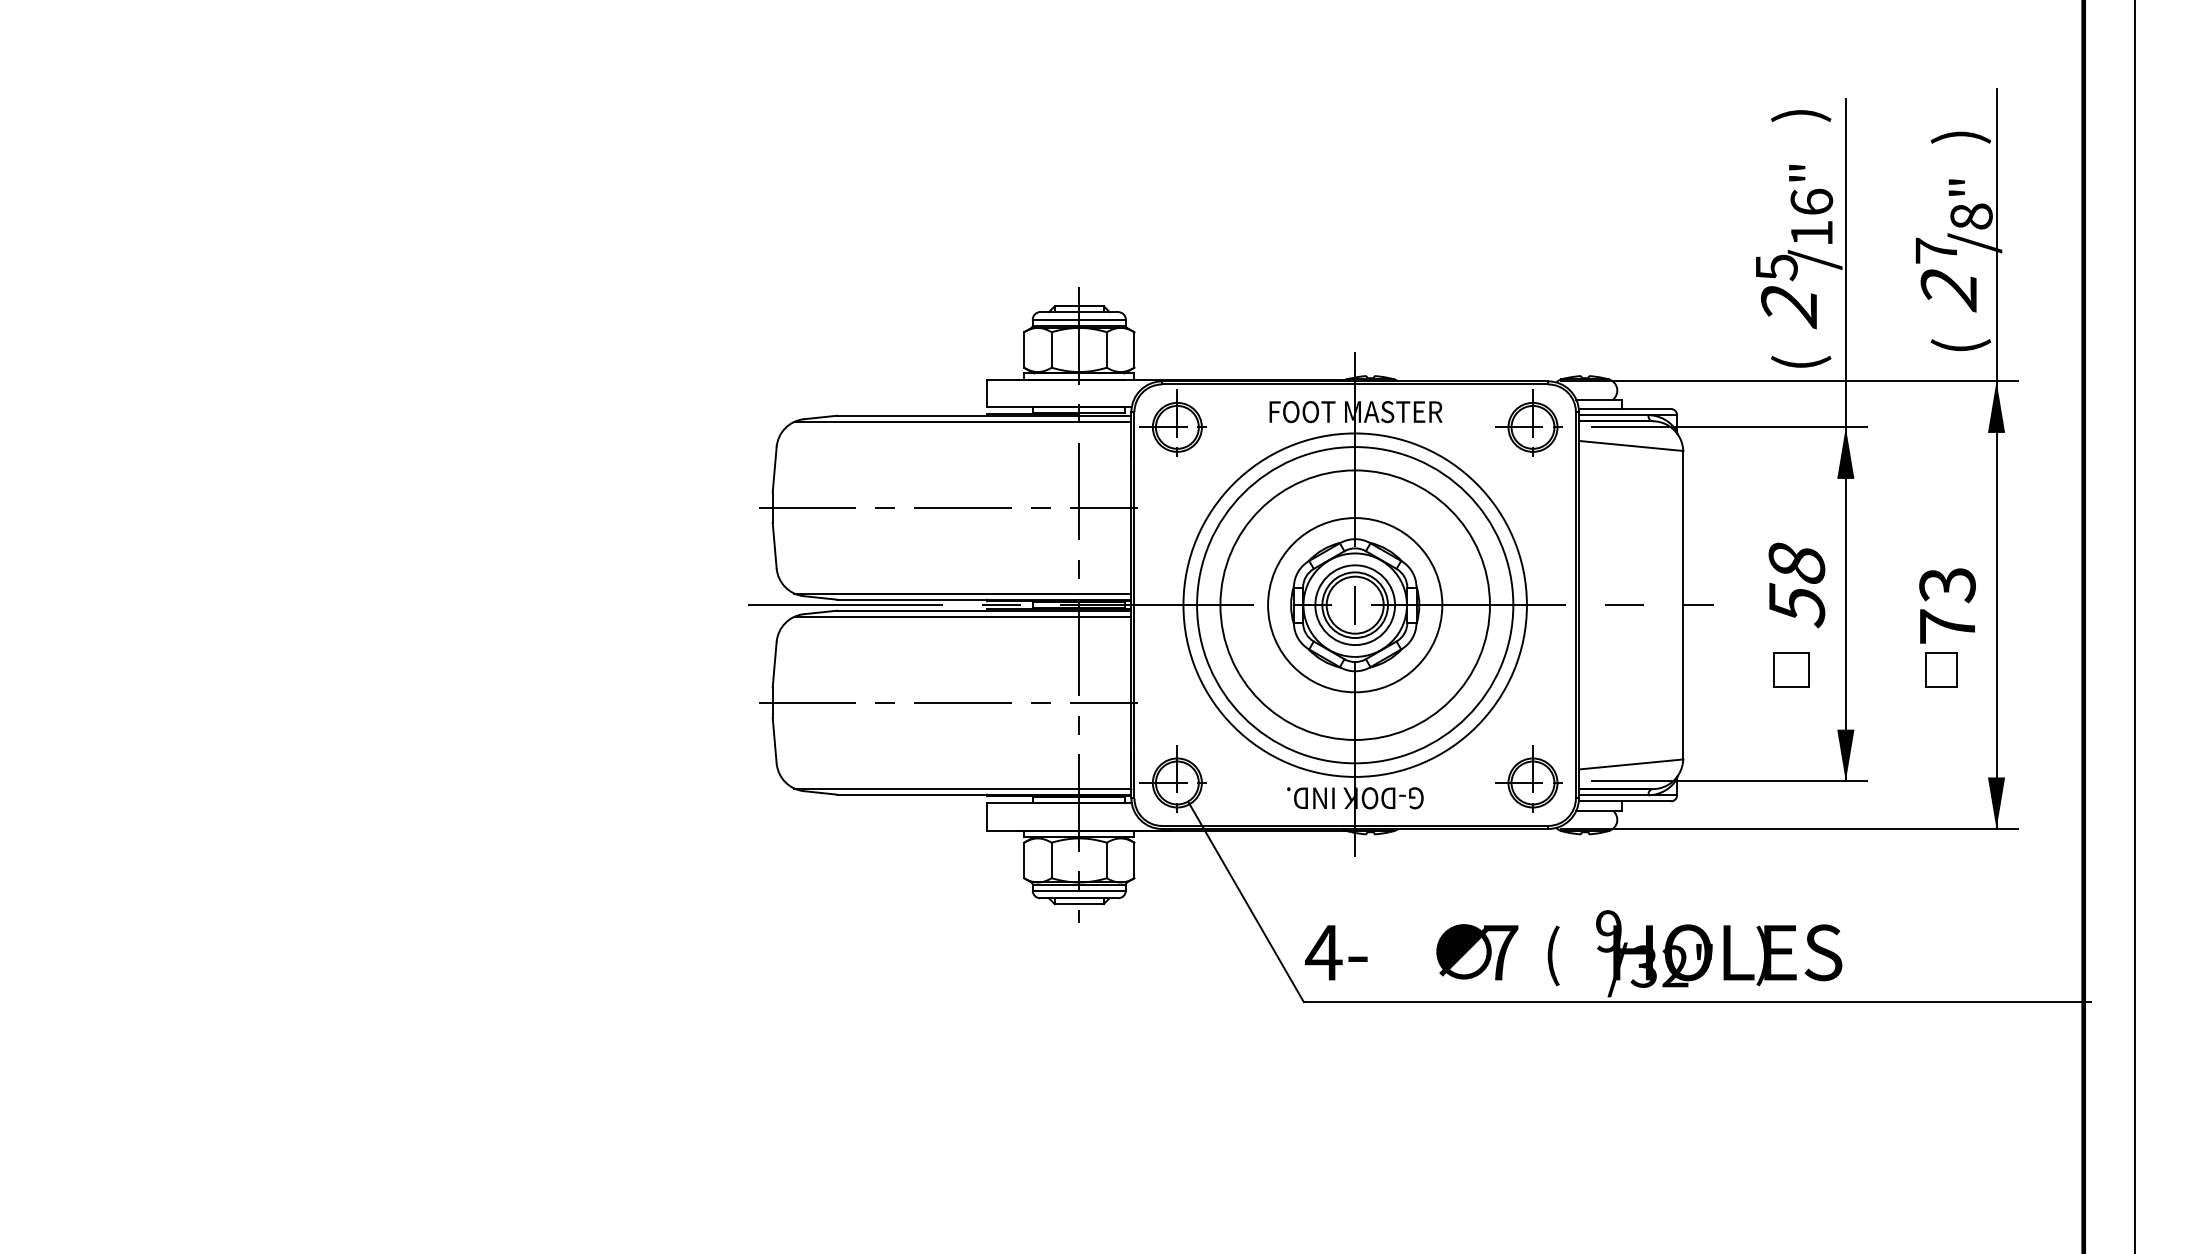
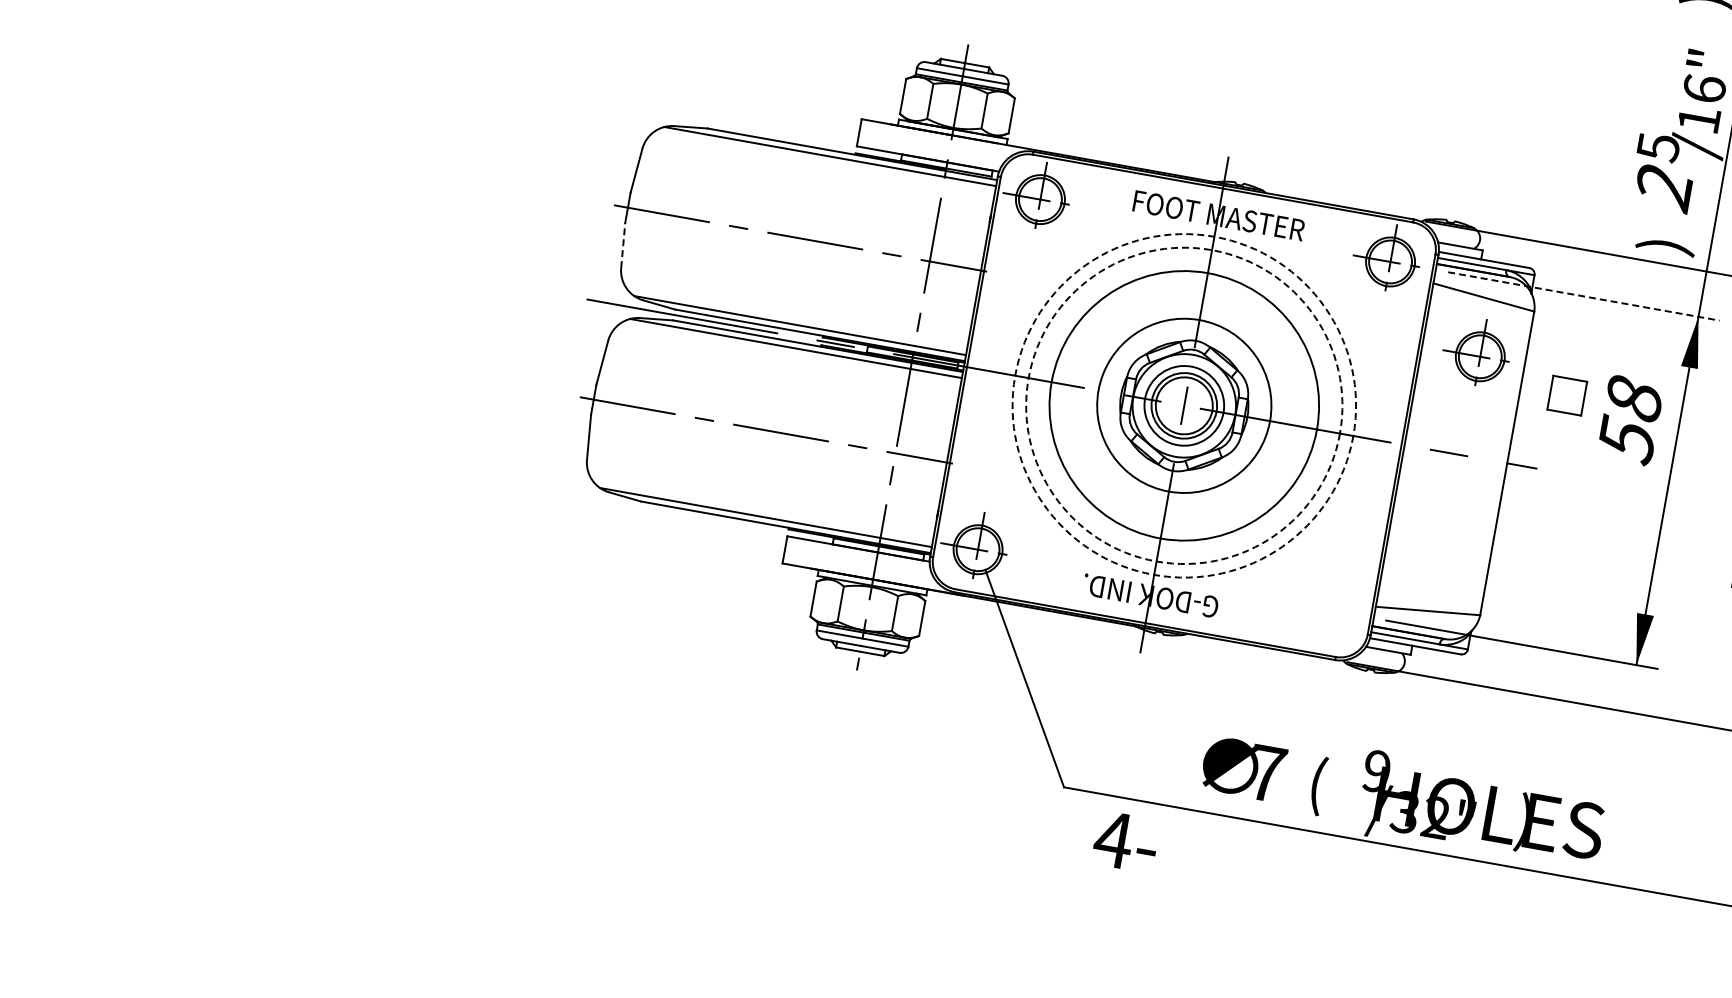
text: (1801, 362) -> (1666, 245), ( -> )
line: (1729, 427) -> (1583, 296), solid -> dashed
line: (774, 545) -> (623, 245), solid -> dashed
text: (1796, 585) -> (1629, 420), moved
circle: (1354, 604) -> (1183, 405), solid -> dashed
circle: (1355, 605) -> (1184, 406), solid -> dashed
part: (1791, 669) -> (1567, 395), moved
part: (1528, 778) -> (1476, 351), moved
text: (1336, 952) -> (1126, 841), moved

